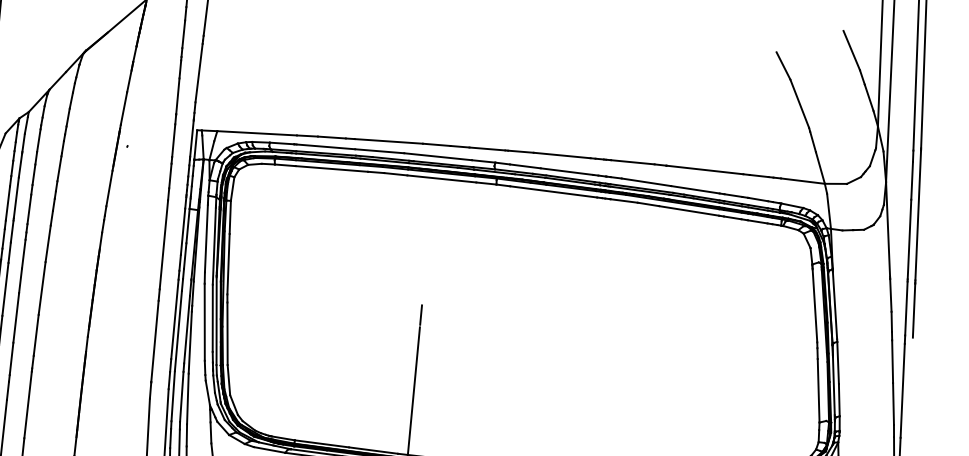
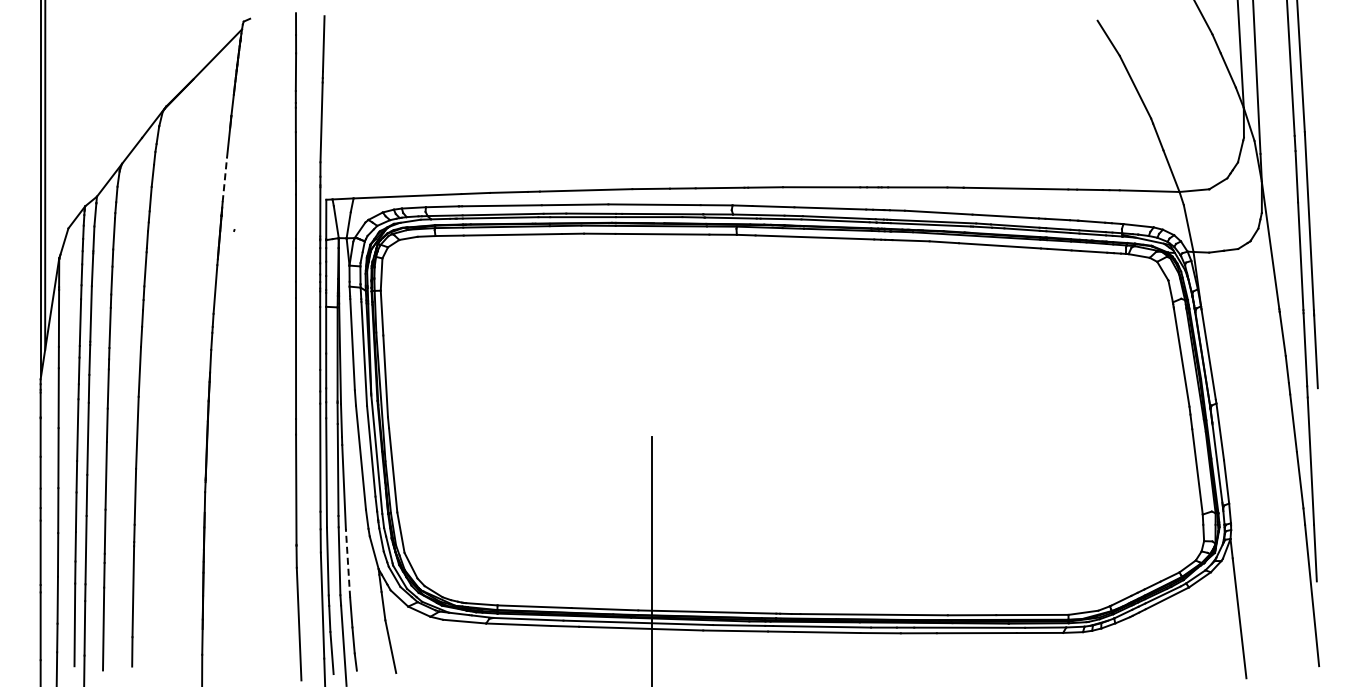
line: (123, 108) -> (224, 179), solid -> dashed
line: (420, 315) -> (651, 420), removed
line: (187, 398) -> (347, 562), solid -> dashed

